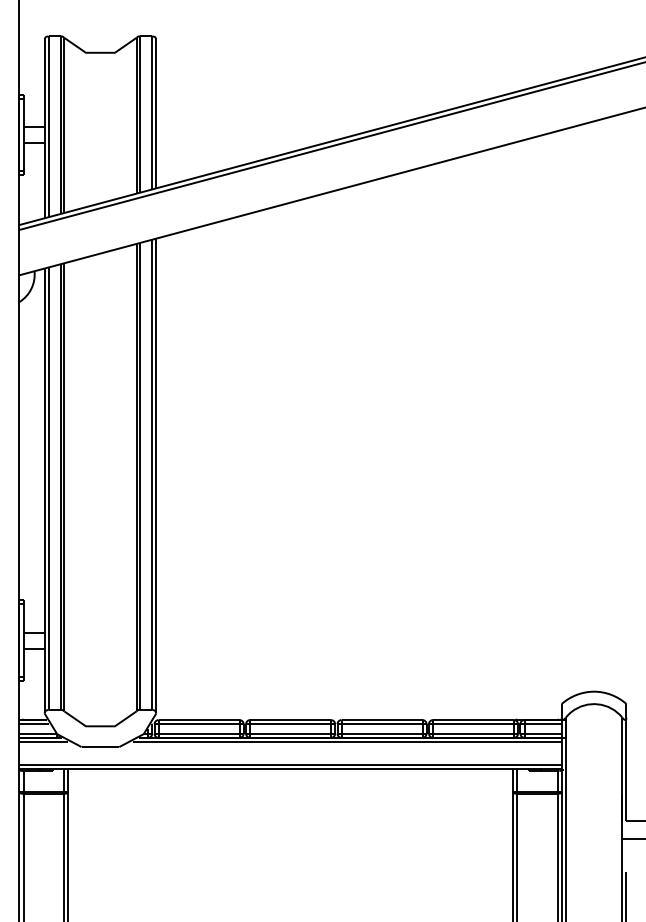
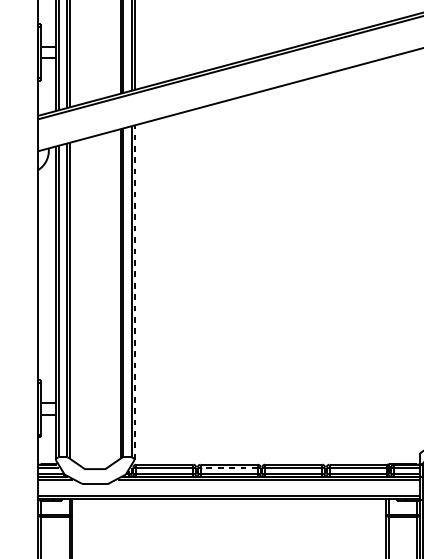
line: (156, 475) -> (134, 292), solid -> dashed
line: (290, 724) -> (229, 467), solid -> dashed

